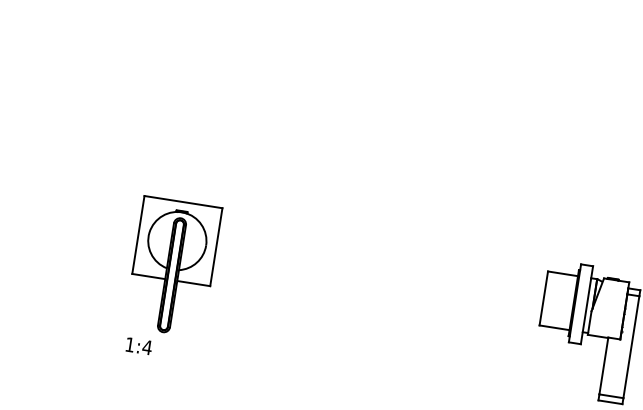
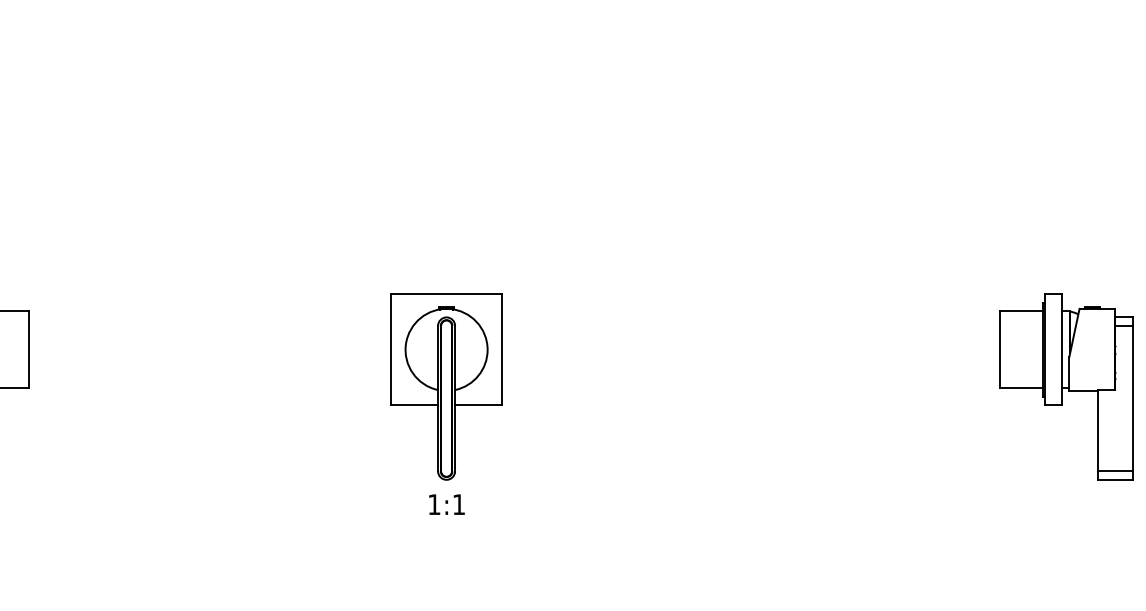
part: (173, 266) -> (446, 386), moved
text: (147, 347) -> (458, 504), 1:4 -> 1:1

